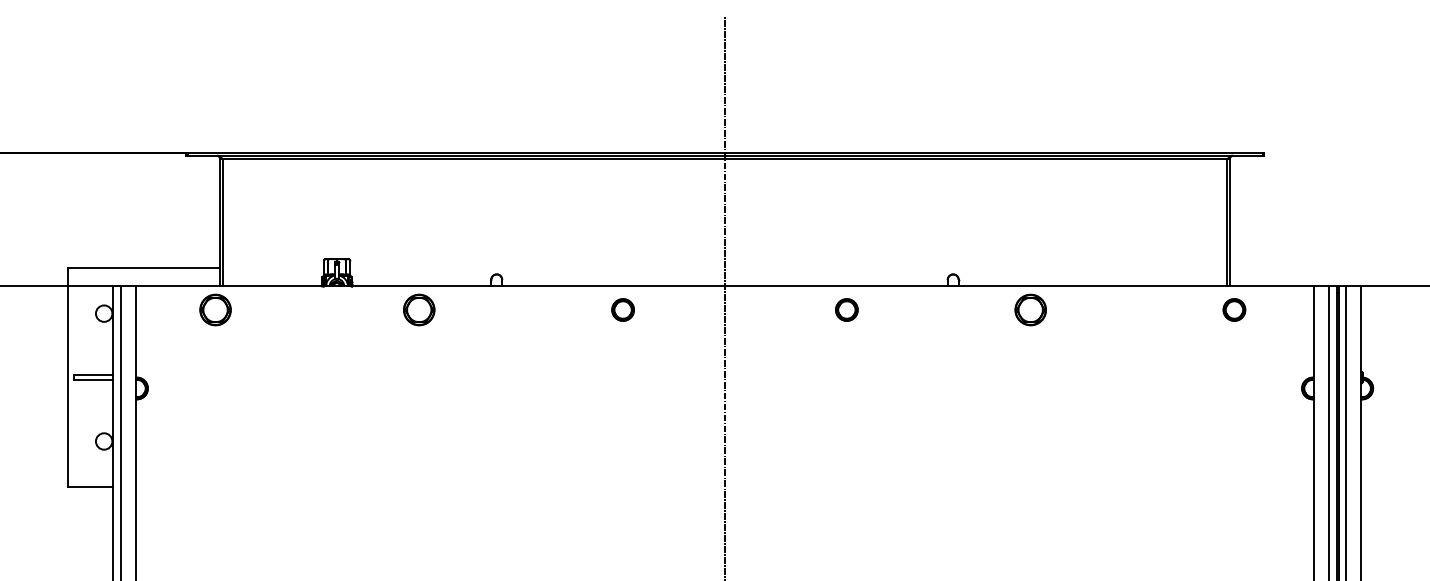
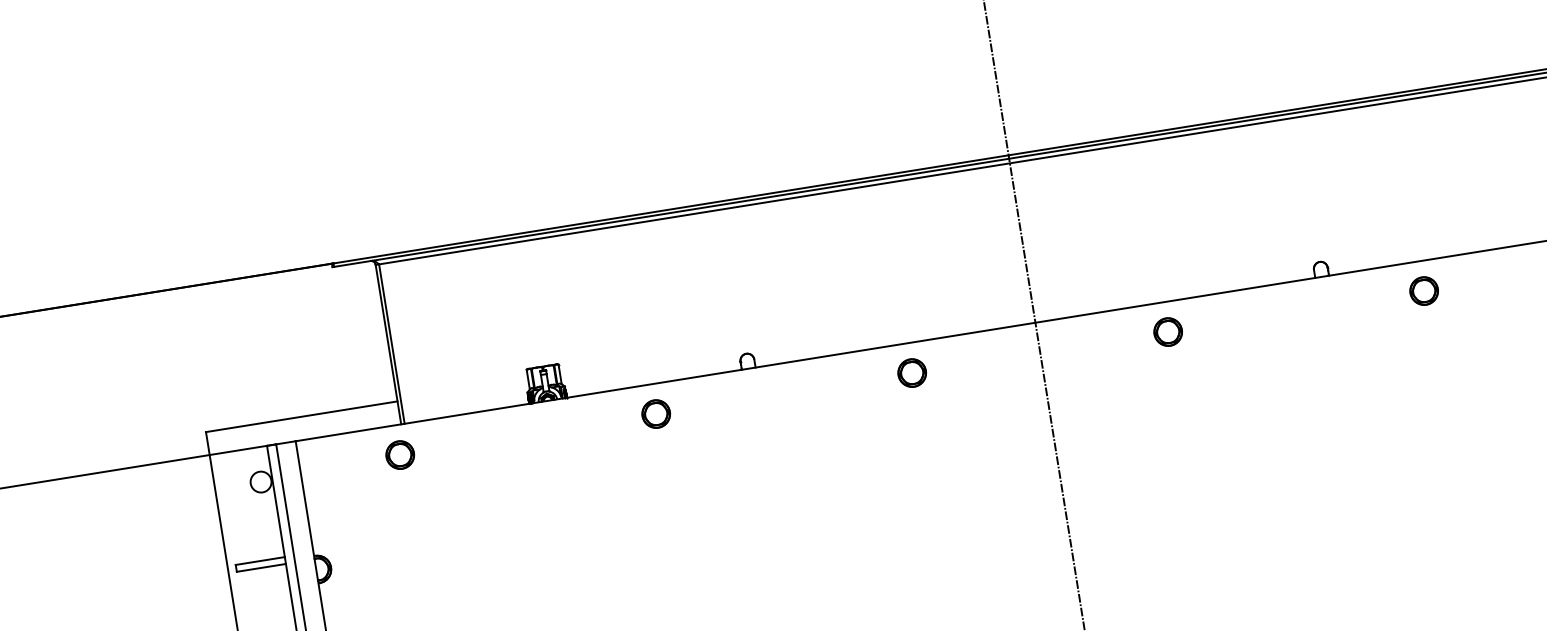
part: (215, 309) -> (400, 454), size x0.71
part: (419, 309) -> (656, 413), size x0.71
part: (846, 309) -> (1167, 331), moved
part: (1030, 309) -> (1423, 290), size x0.71

